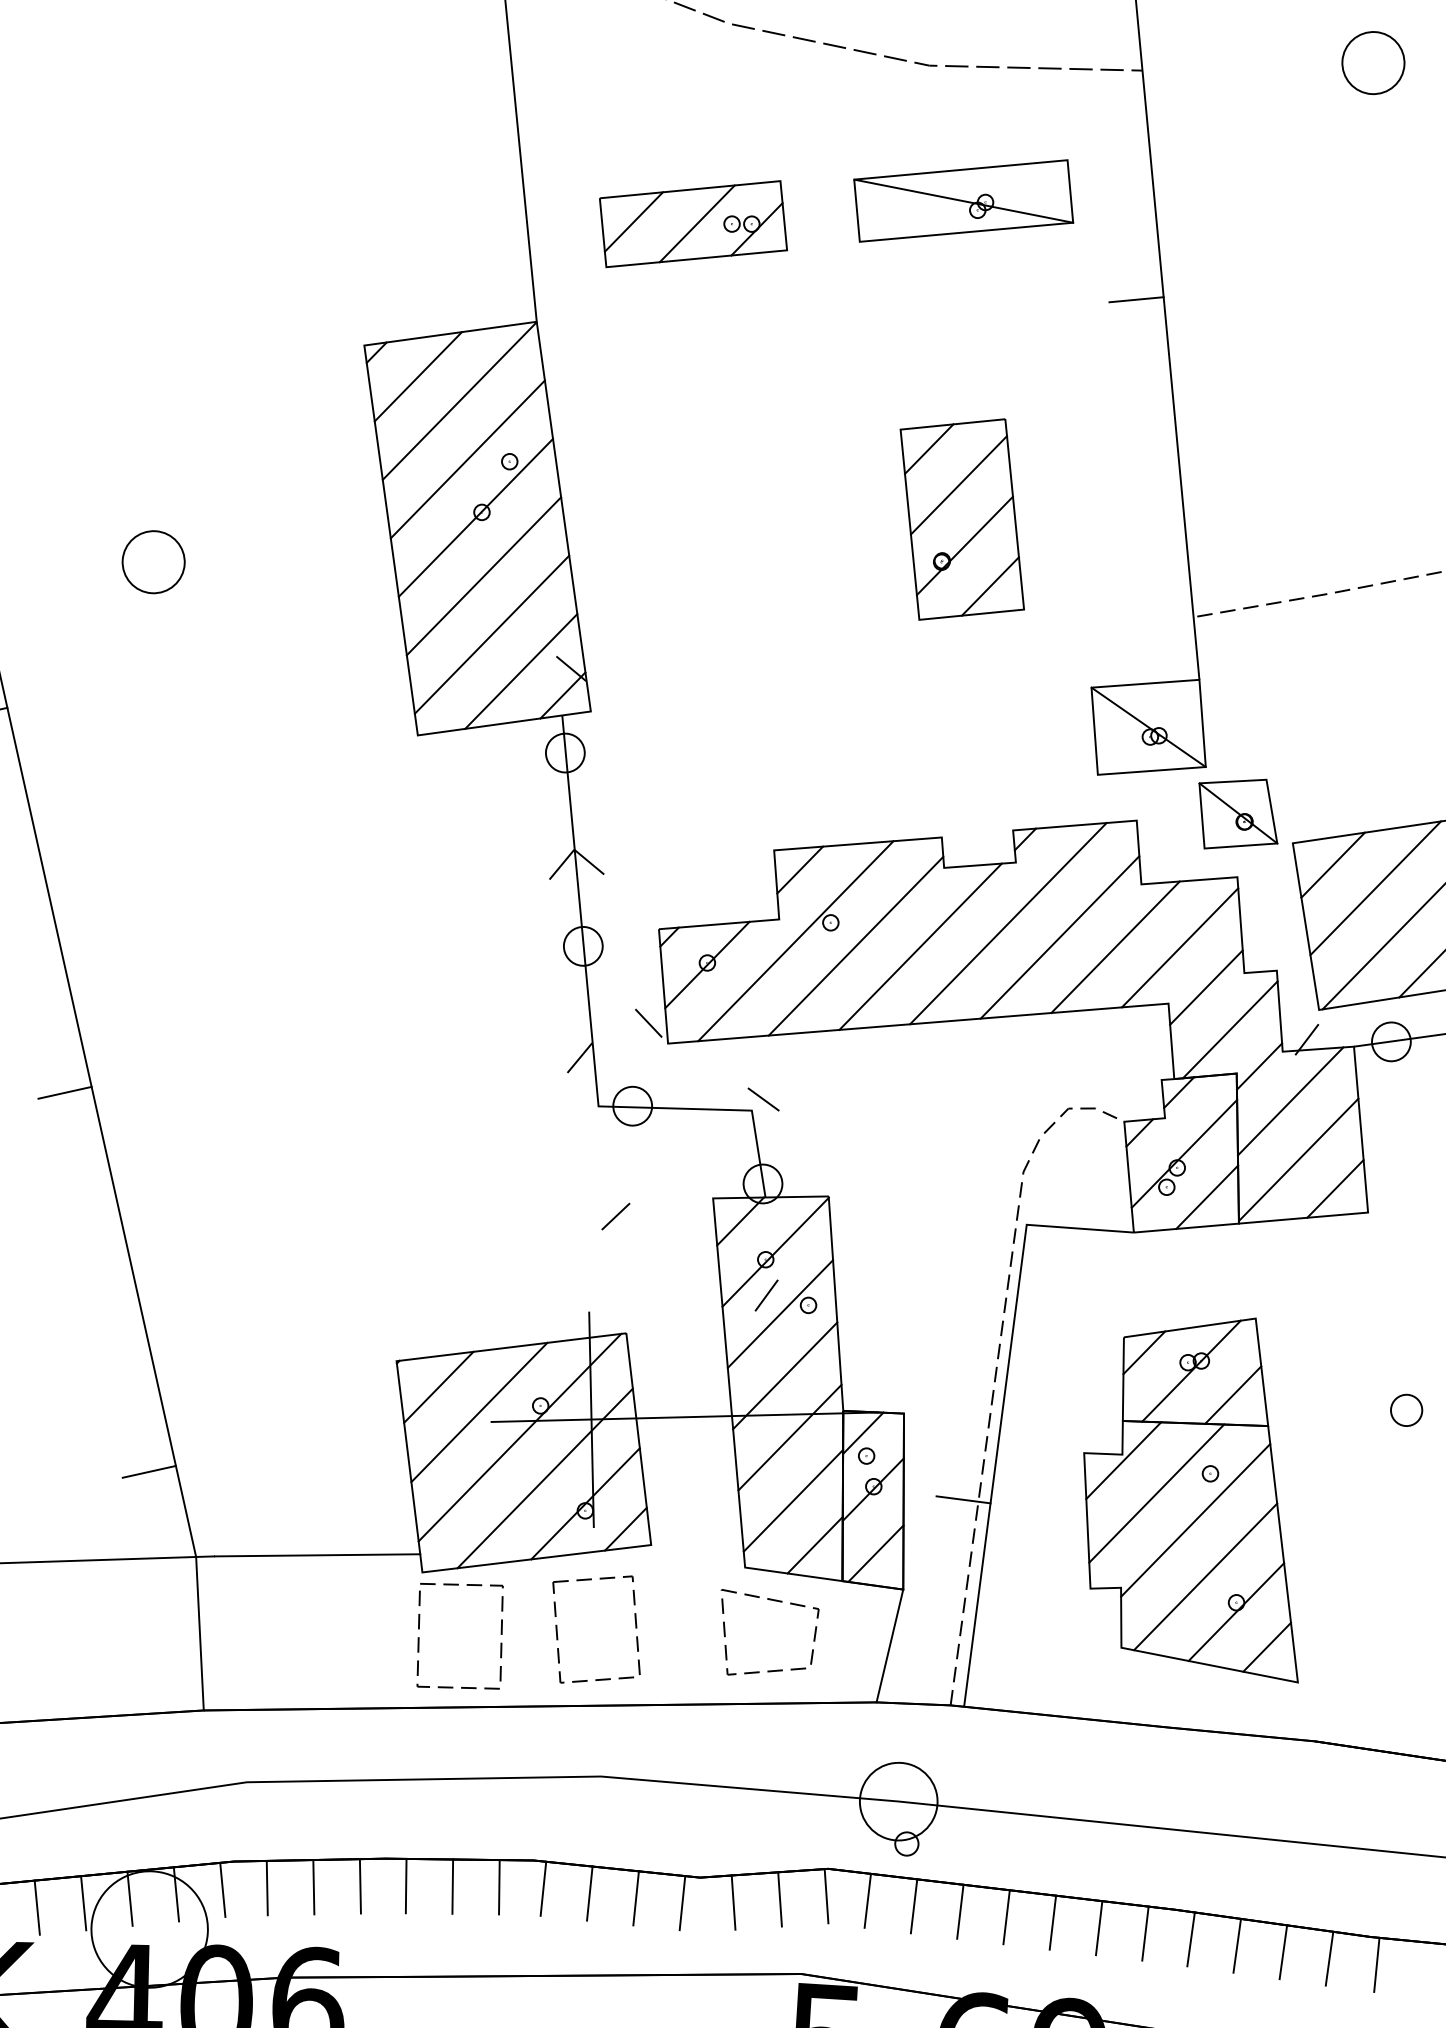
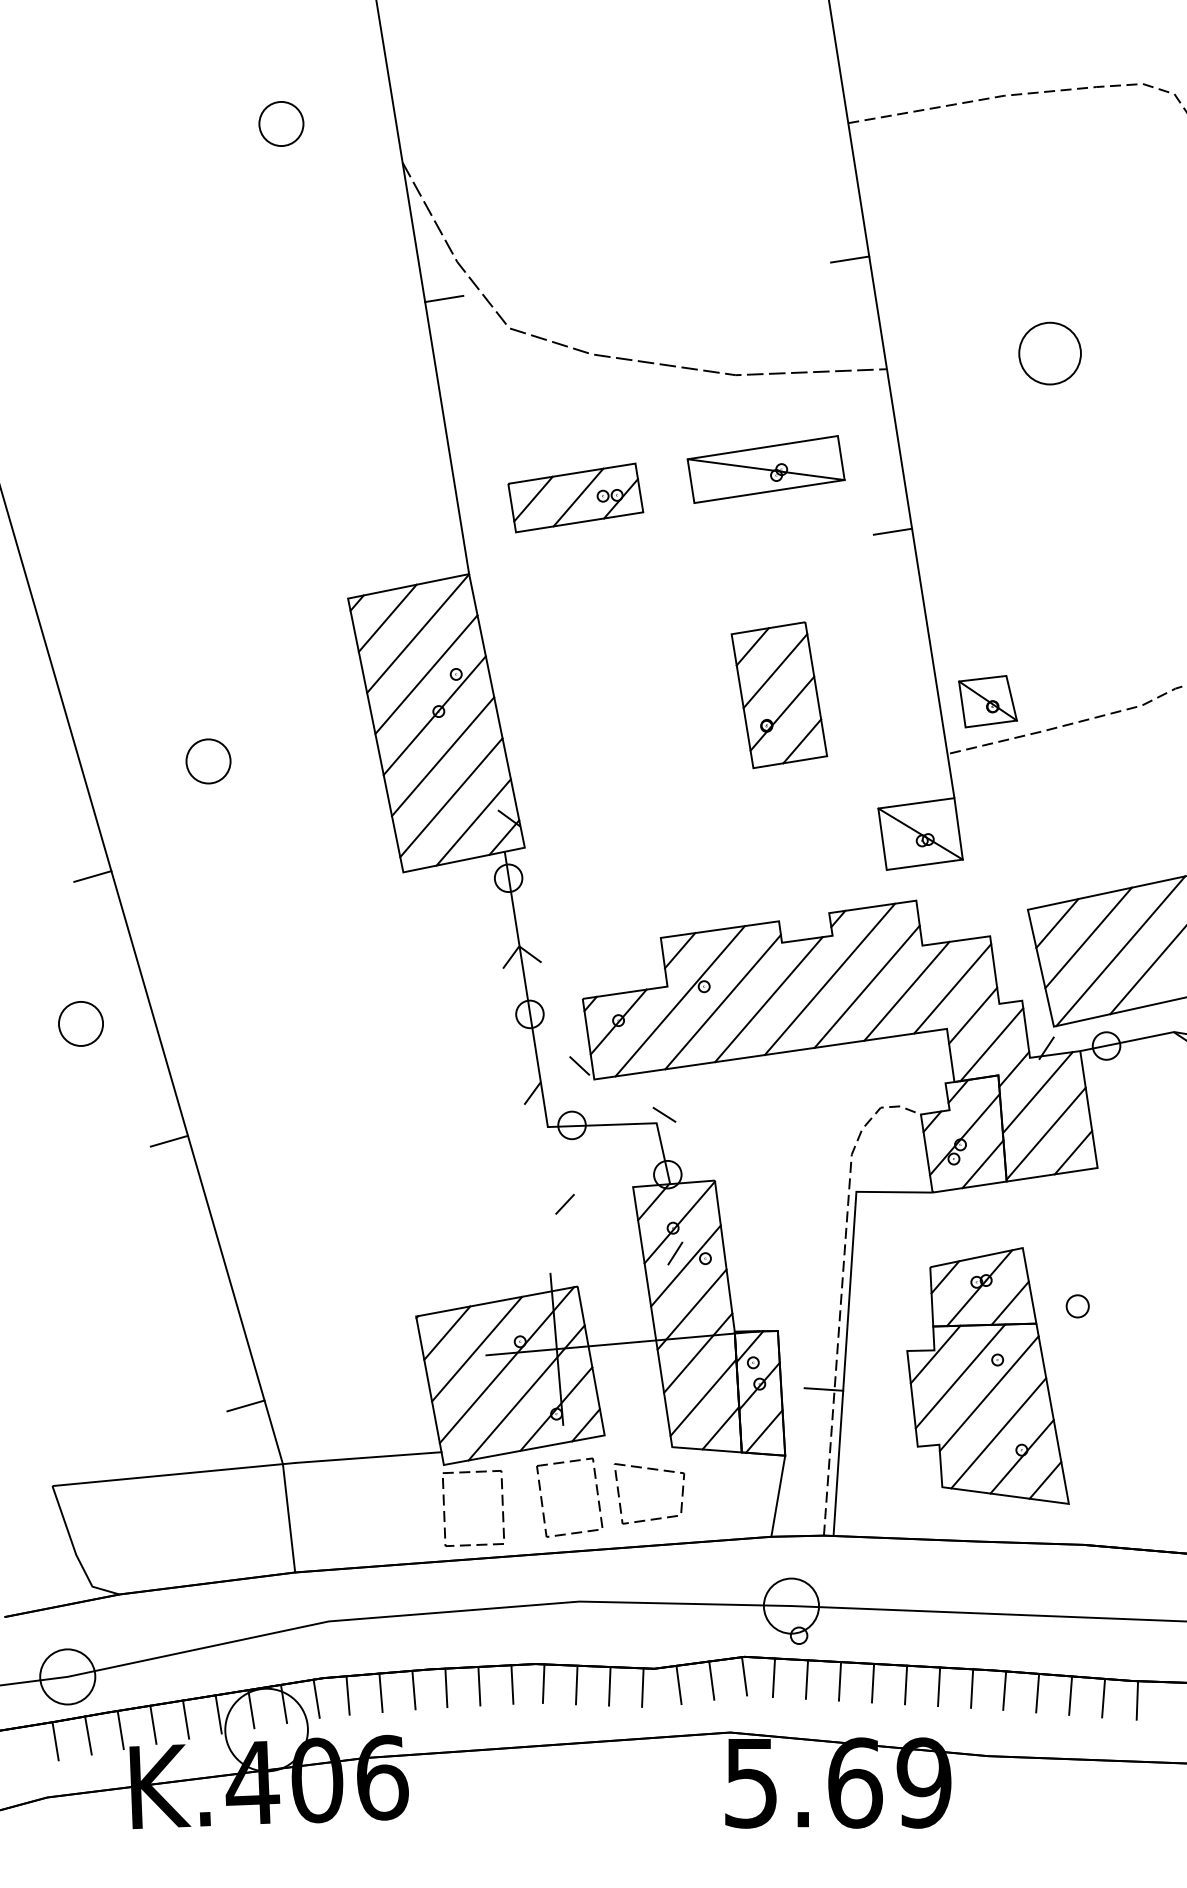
part: (1373, 62) -> (1050, 353), size x1.4
part: (1237, 814) -> (987, 701), moved
part: (1406, 1410) -> (1077, 1306), moved
part: (775, 1602) -> (653, 1470), moved

